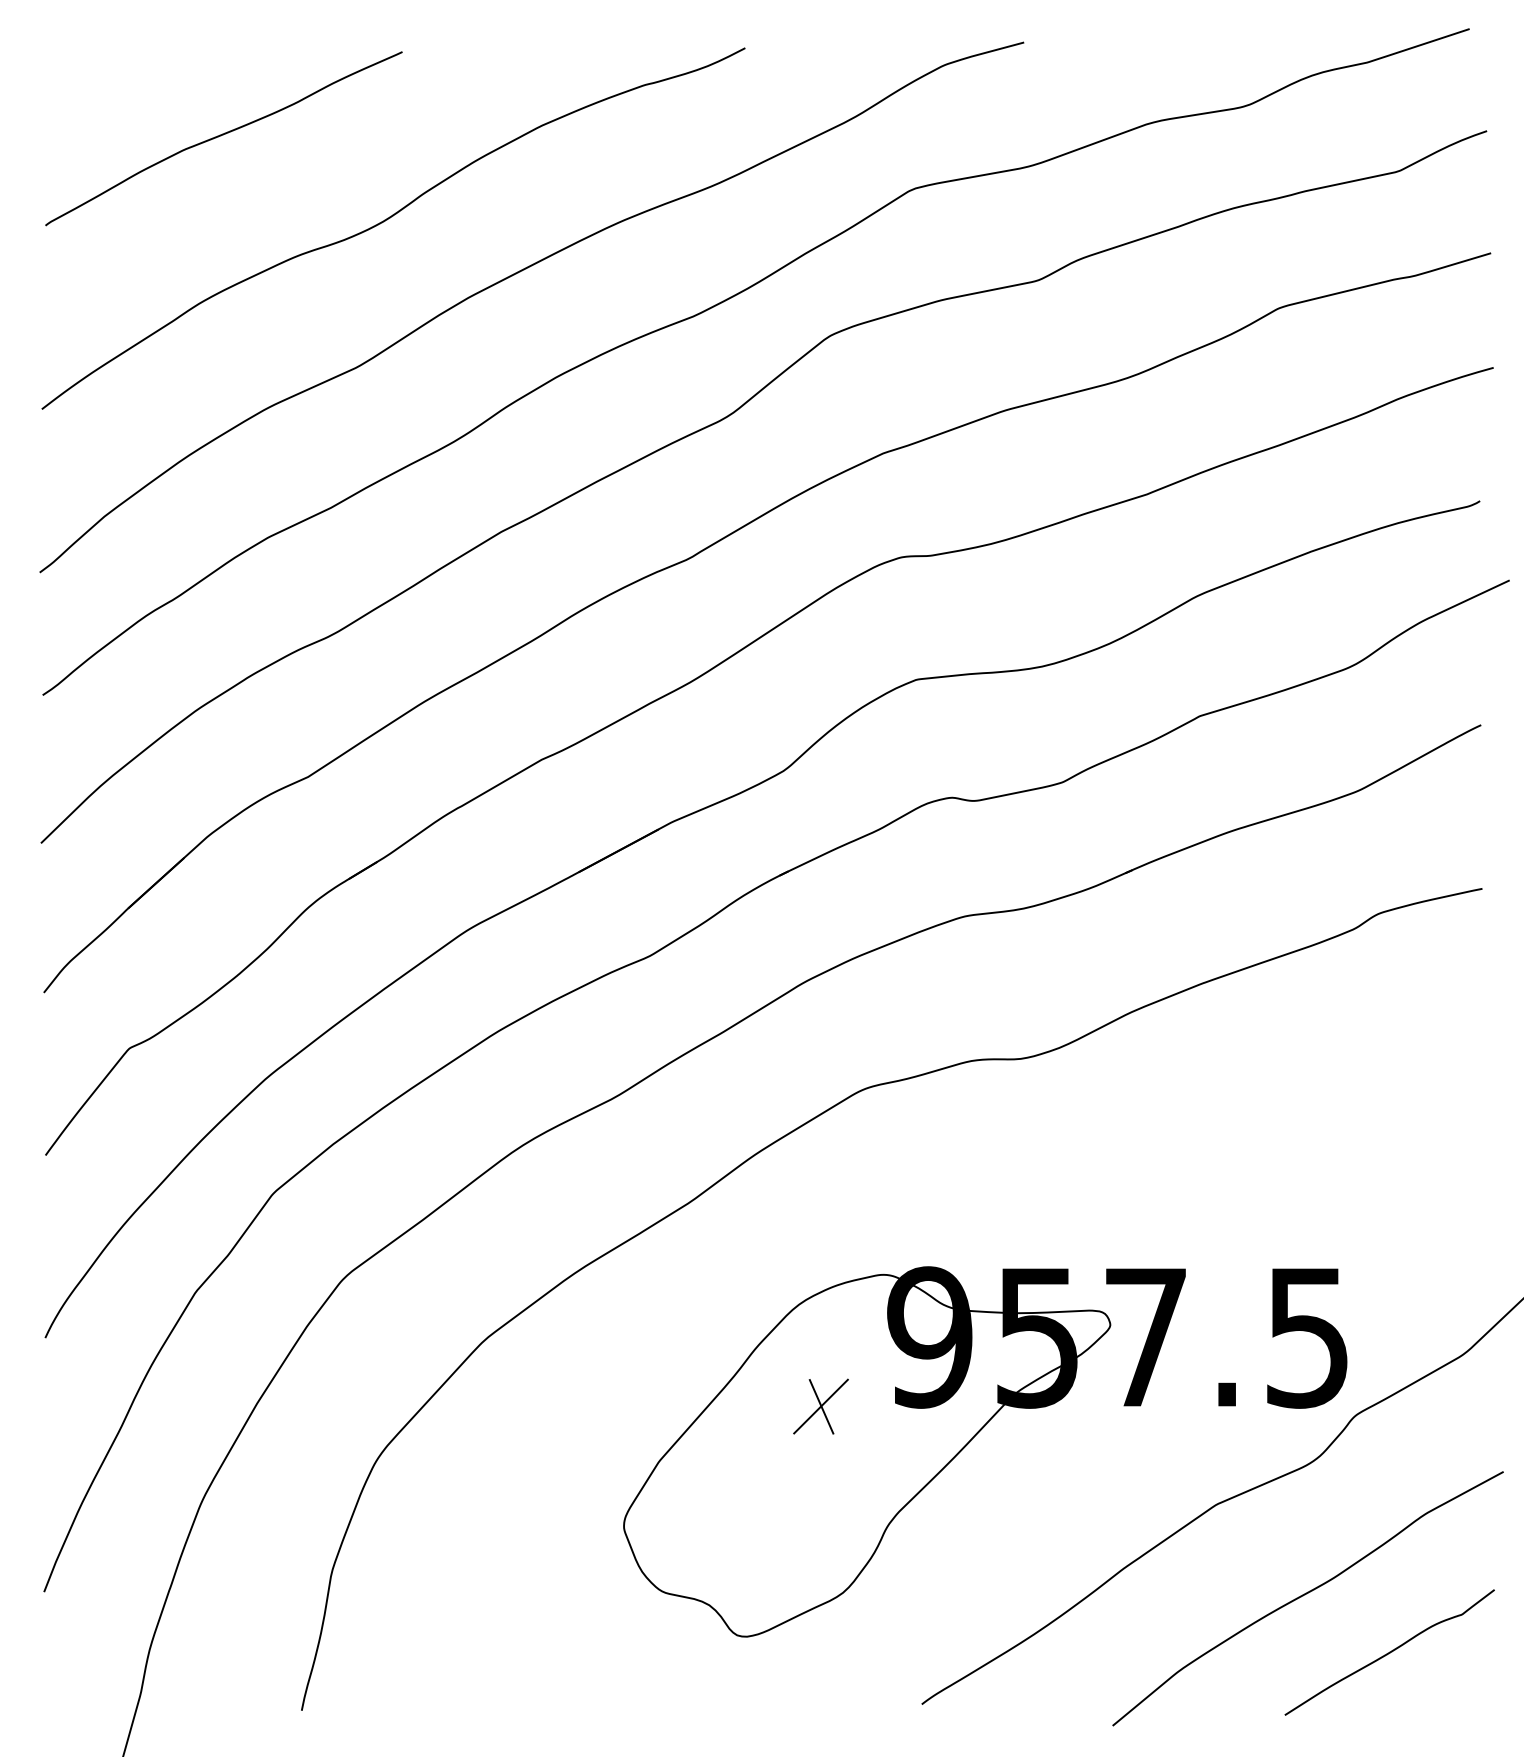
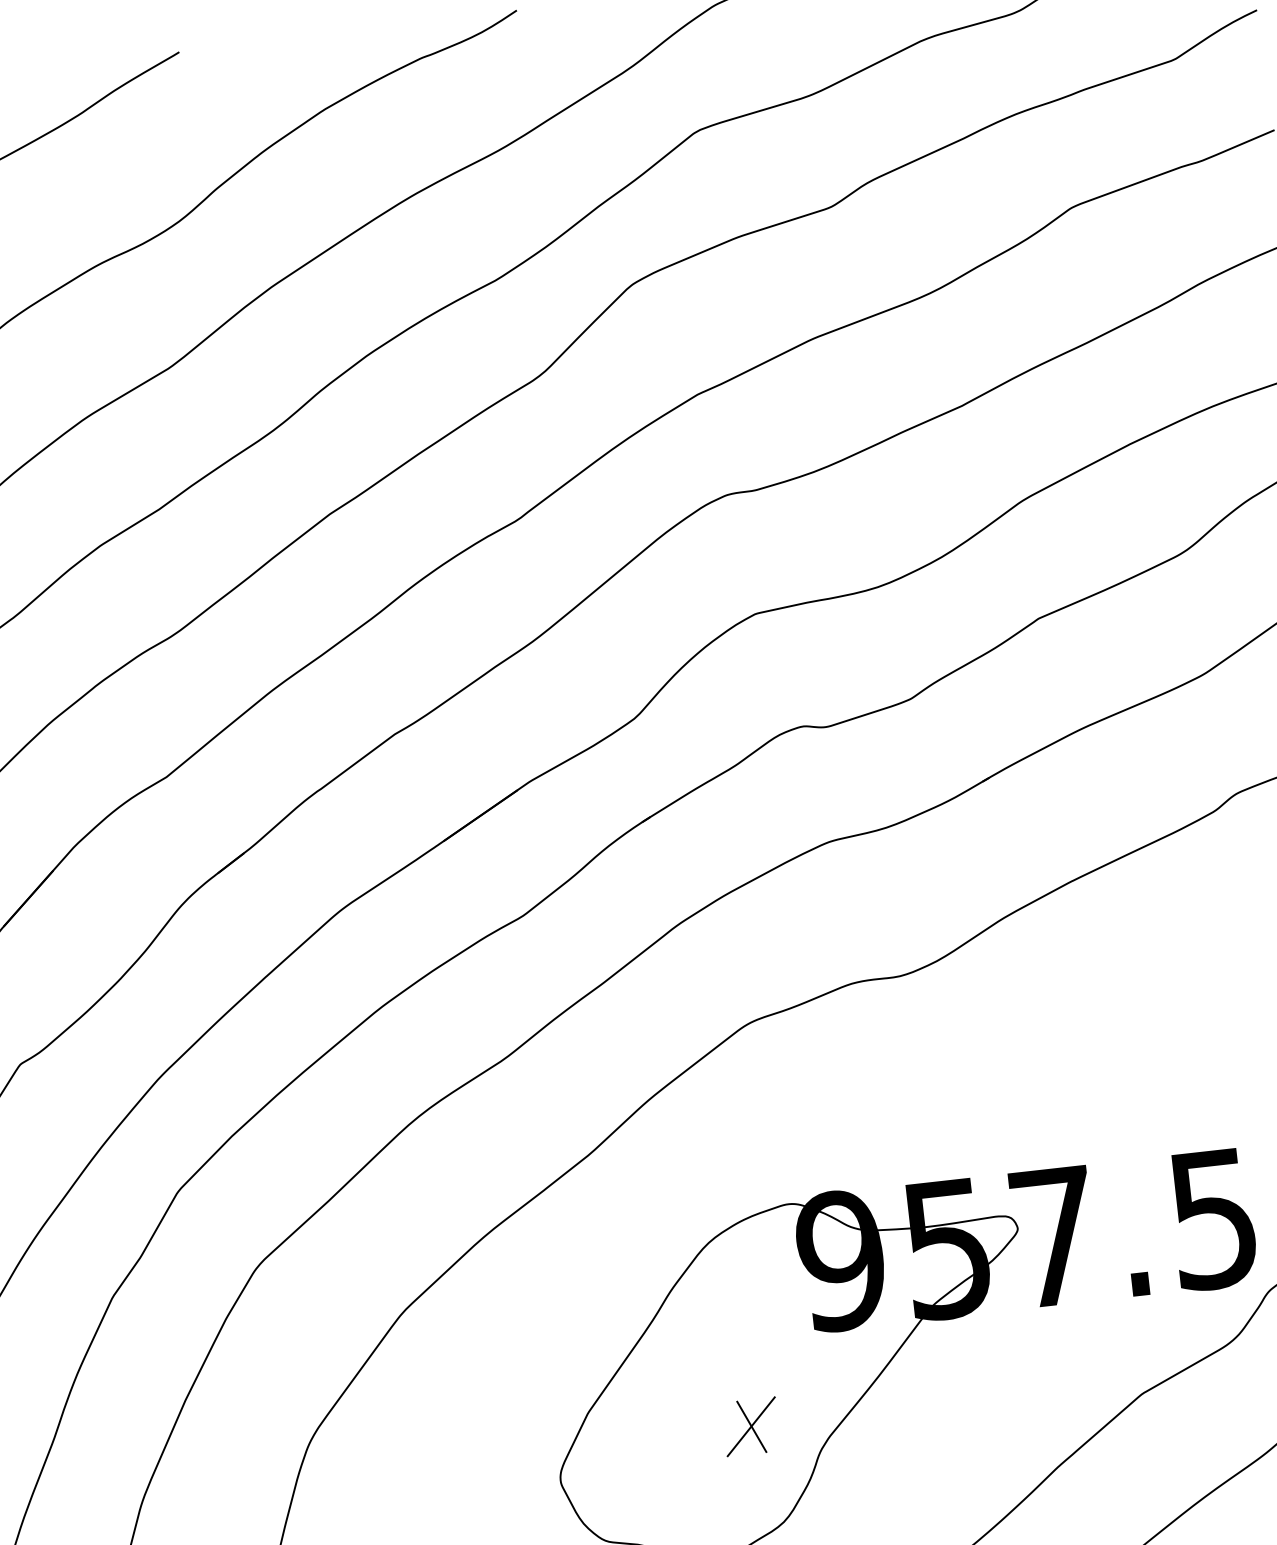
part: (820, 1406) -> (750, 1426), moved

